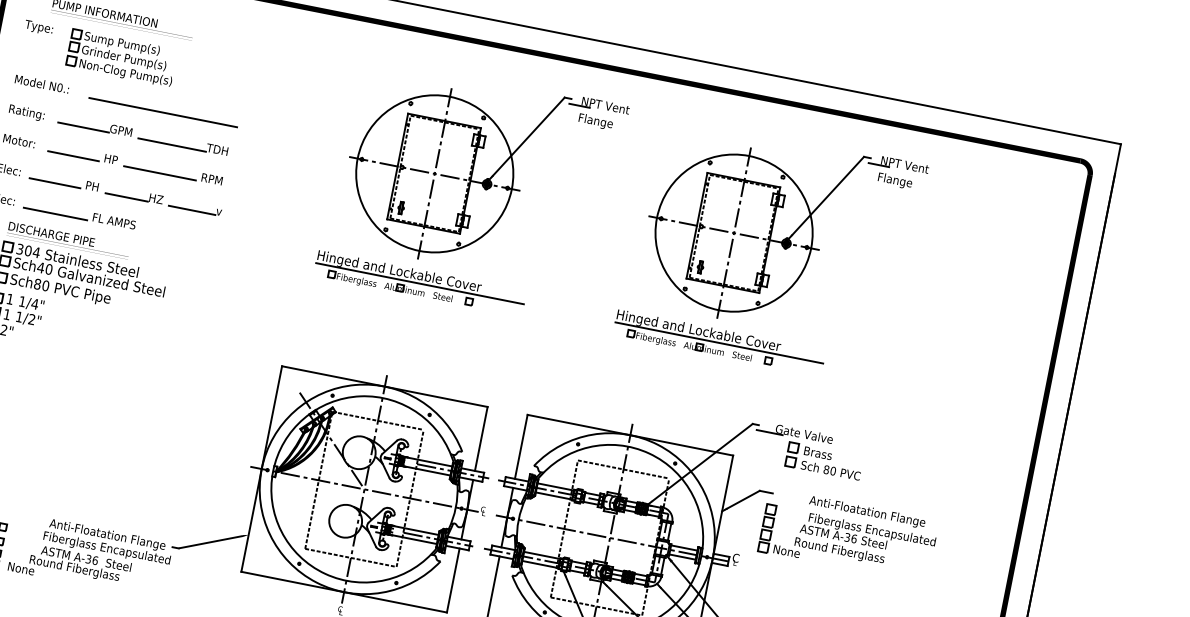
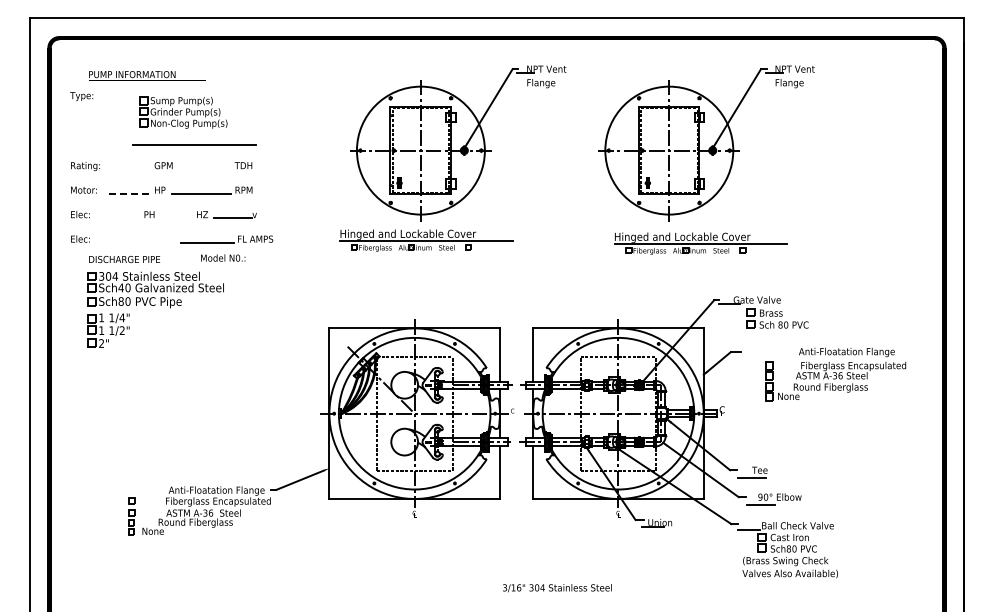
part: (121, 57) -> (183, 112), moved
text: (42, 83) -> (223, 257), moved
line: (83, 128) -> (133, 169), removed
line: (171, 145) -> (206, 169), removed
line: (74, 156) -> (130, 193), solid -> dashed
line: (55, 183) -> (119, 218), removed
line: (126, 197) -> (178, 218), removed
part: (79, 214) -> (226, 239), moved
part: (718, 342) -> (700, 243), moved
part: (848, 536) -> (835, 374), moved

